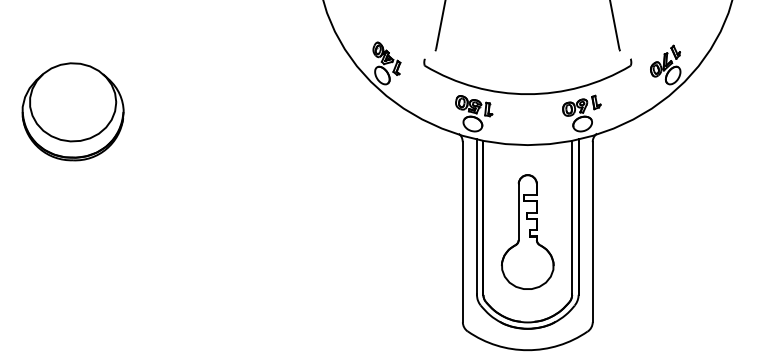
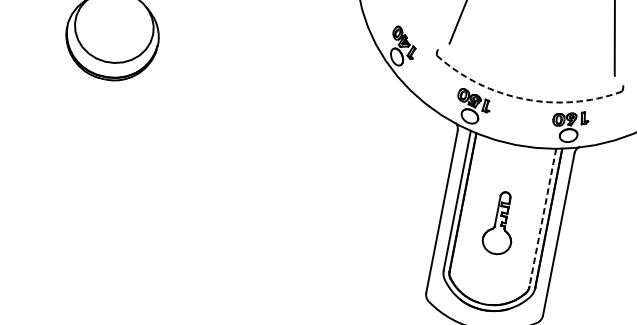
arc: (527, 94) -> (524, 99), solid -> dashed
line: (572, 217) -> (543, 217), solid -> dashed
part: (527, 231) -> (500, 222), size x0.6

